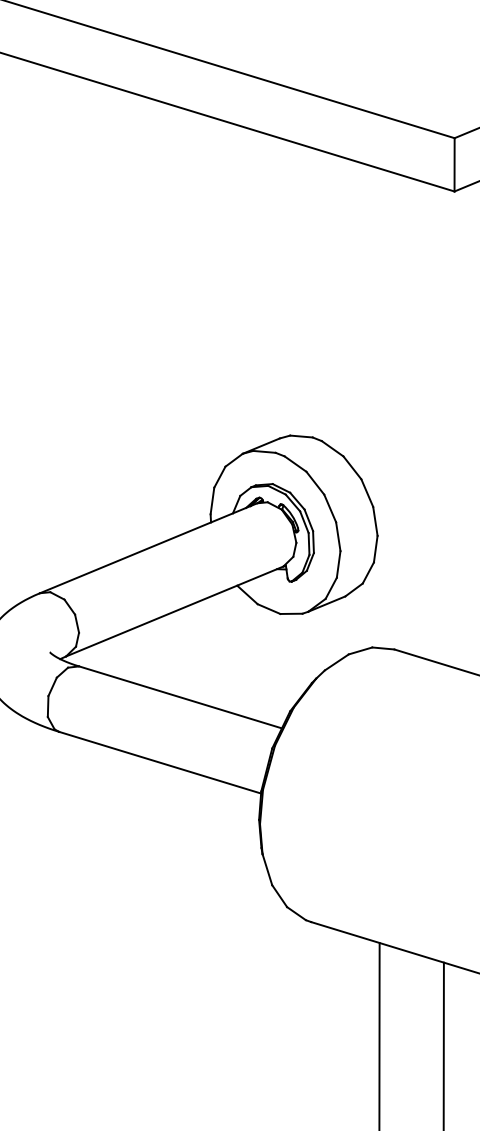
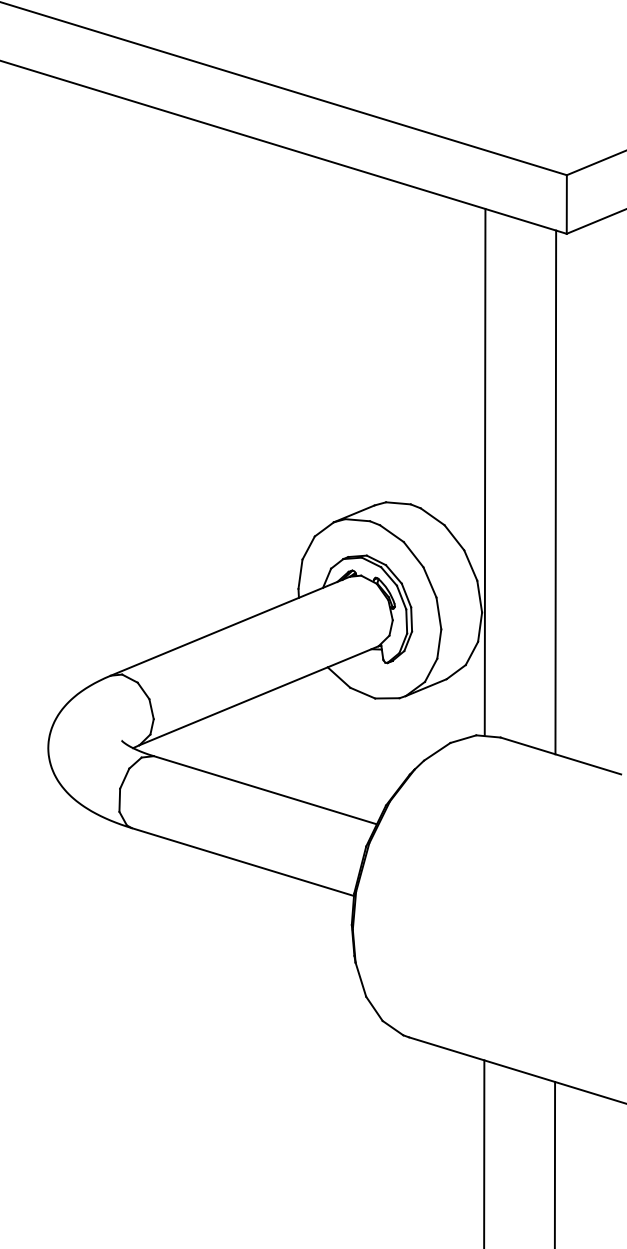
line: (379, 407) -> (484, 471), added
line: (444, 426) -> (555, 492), added

